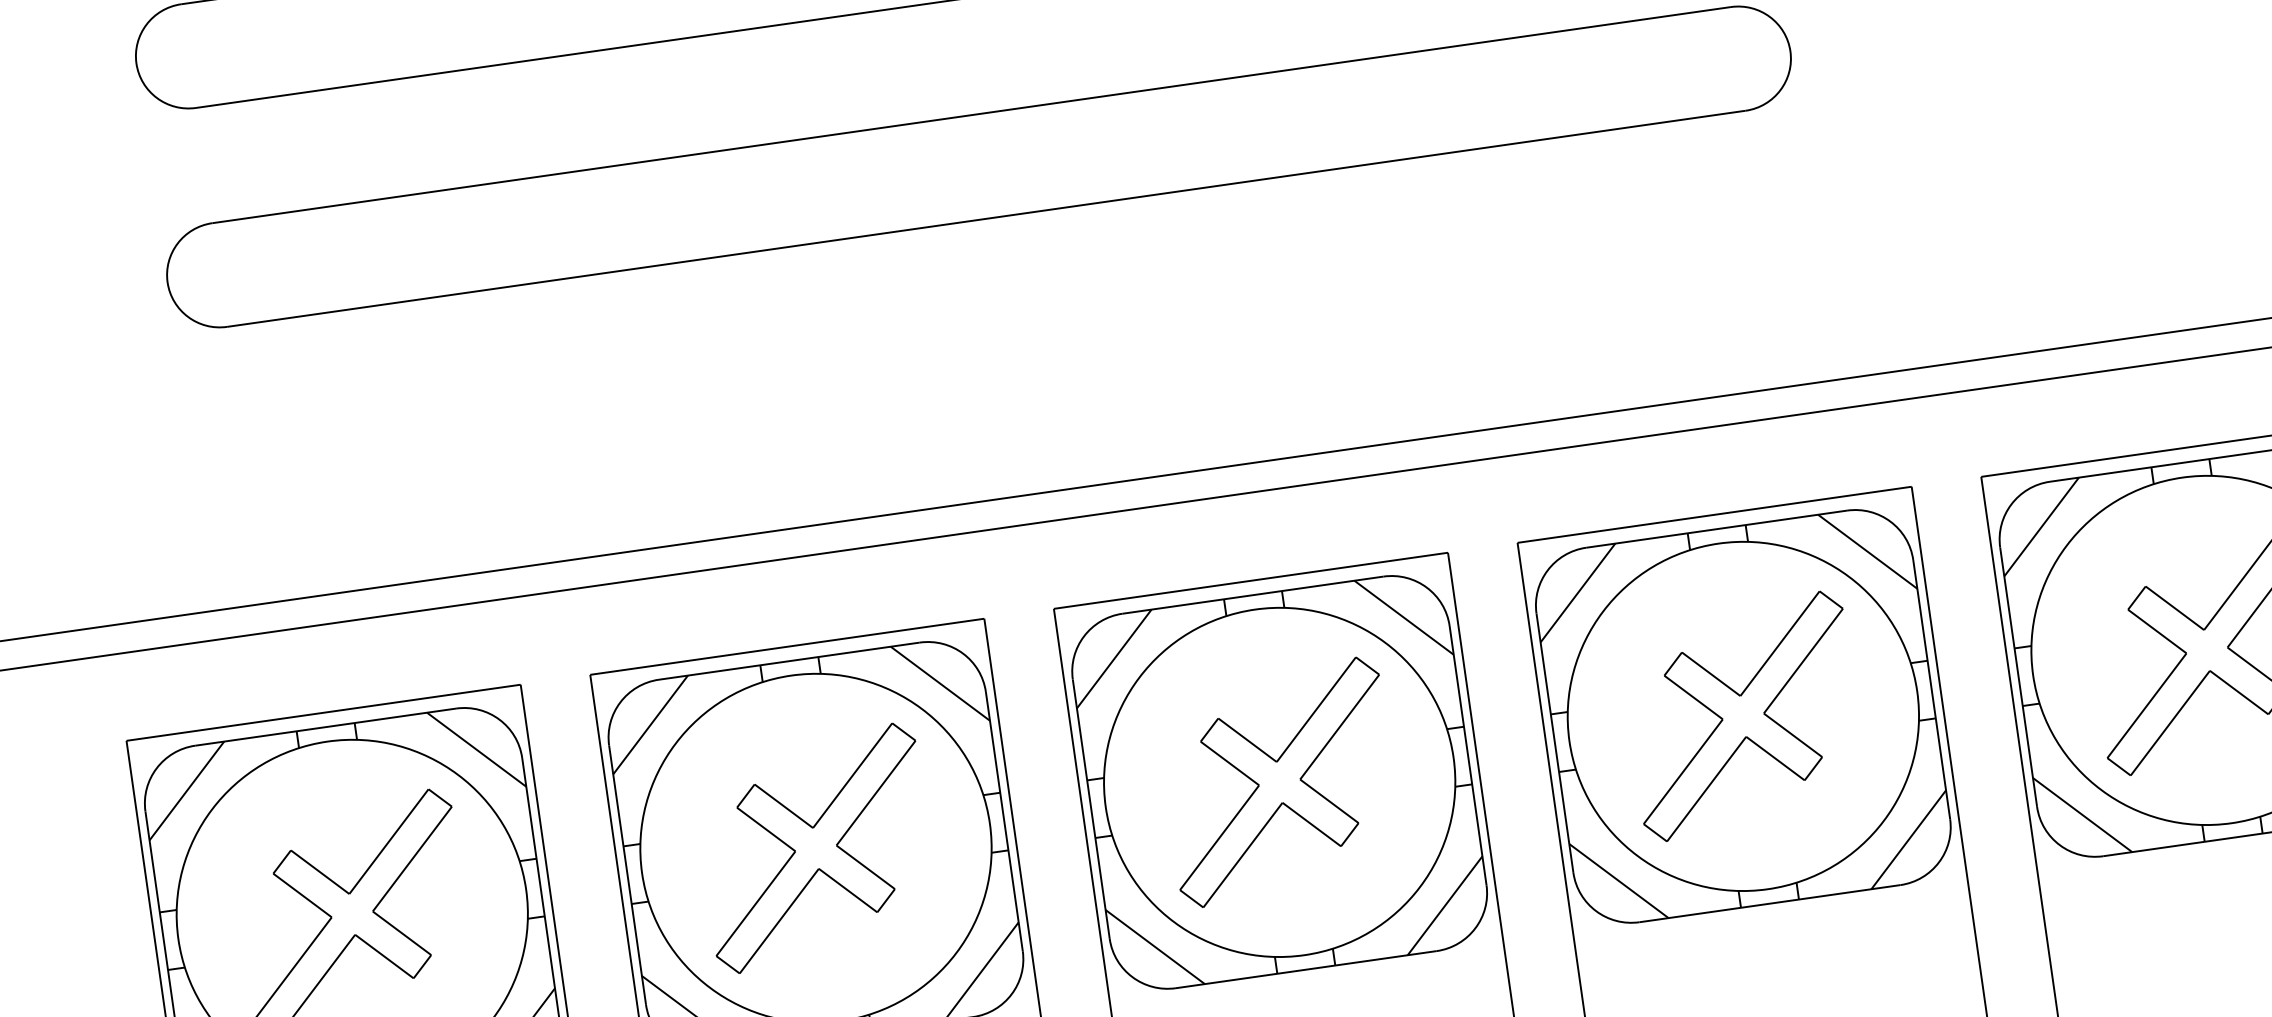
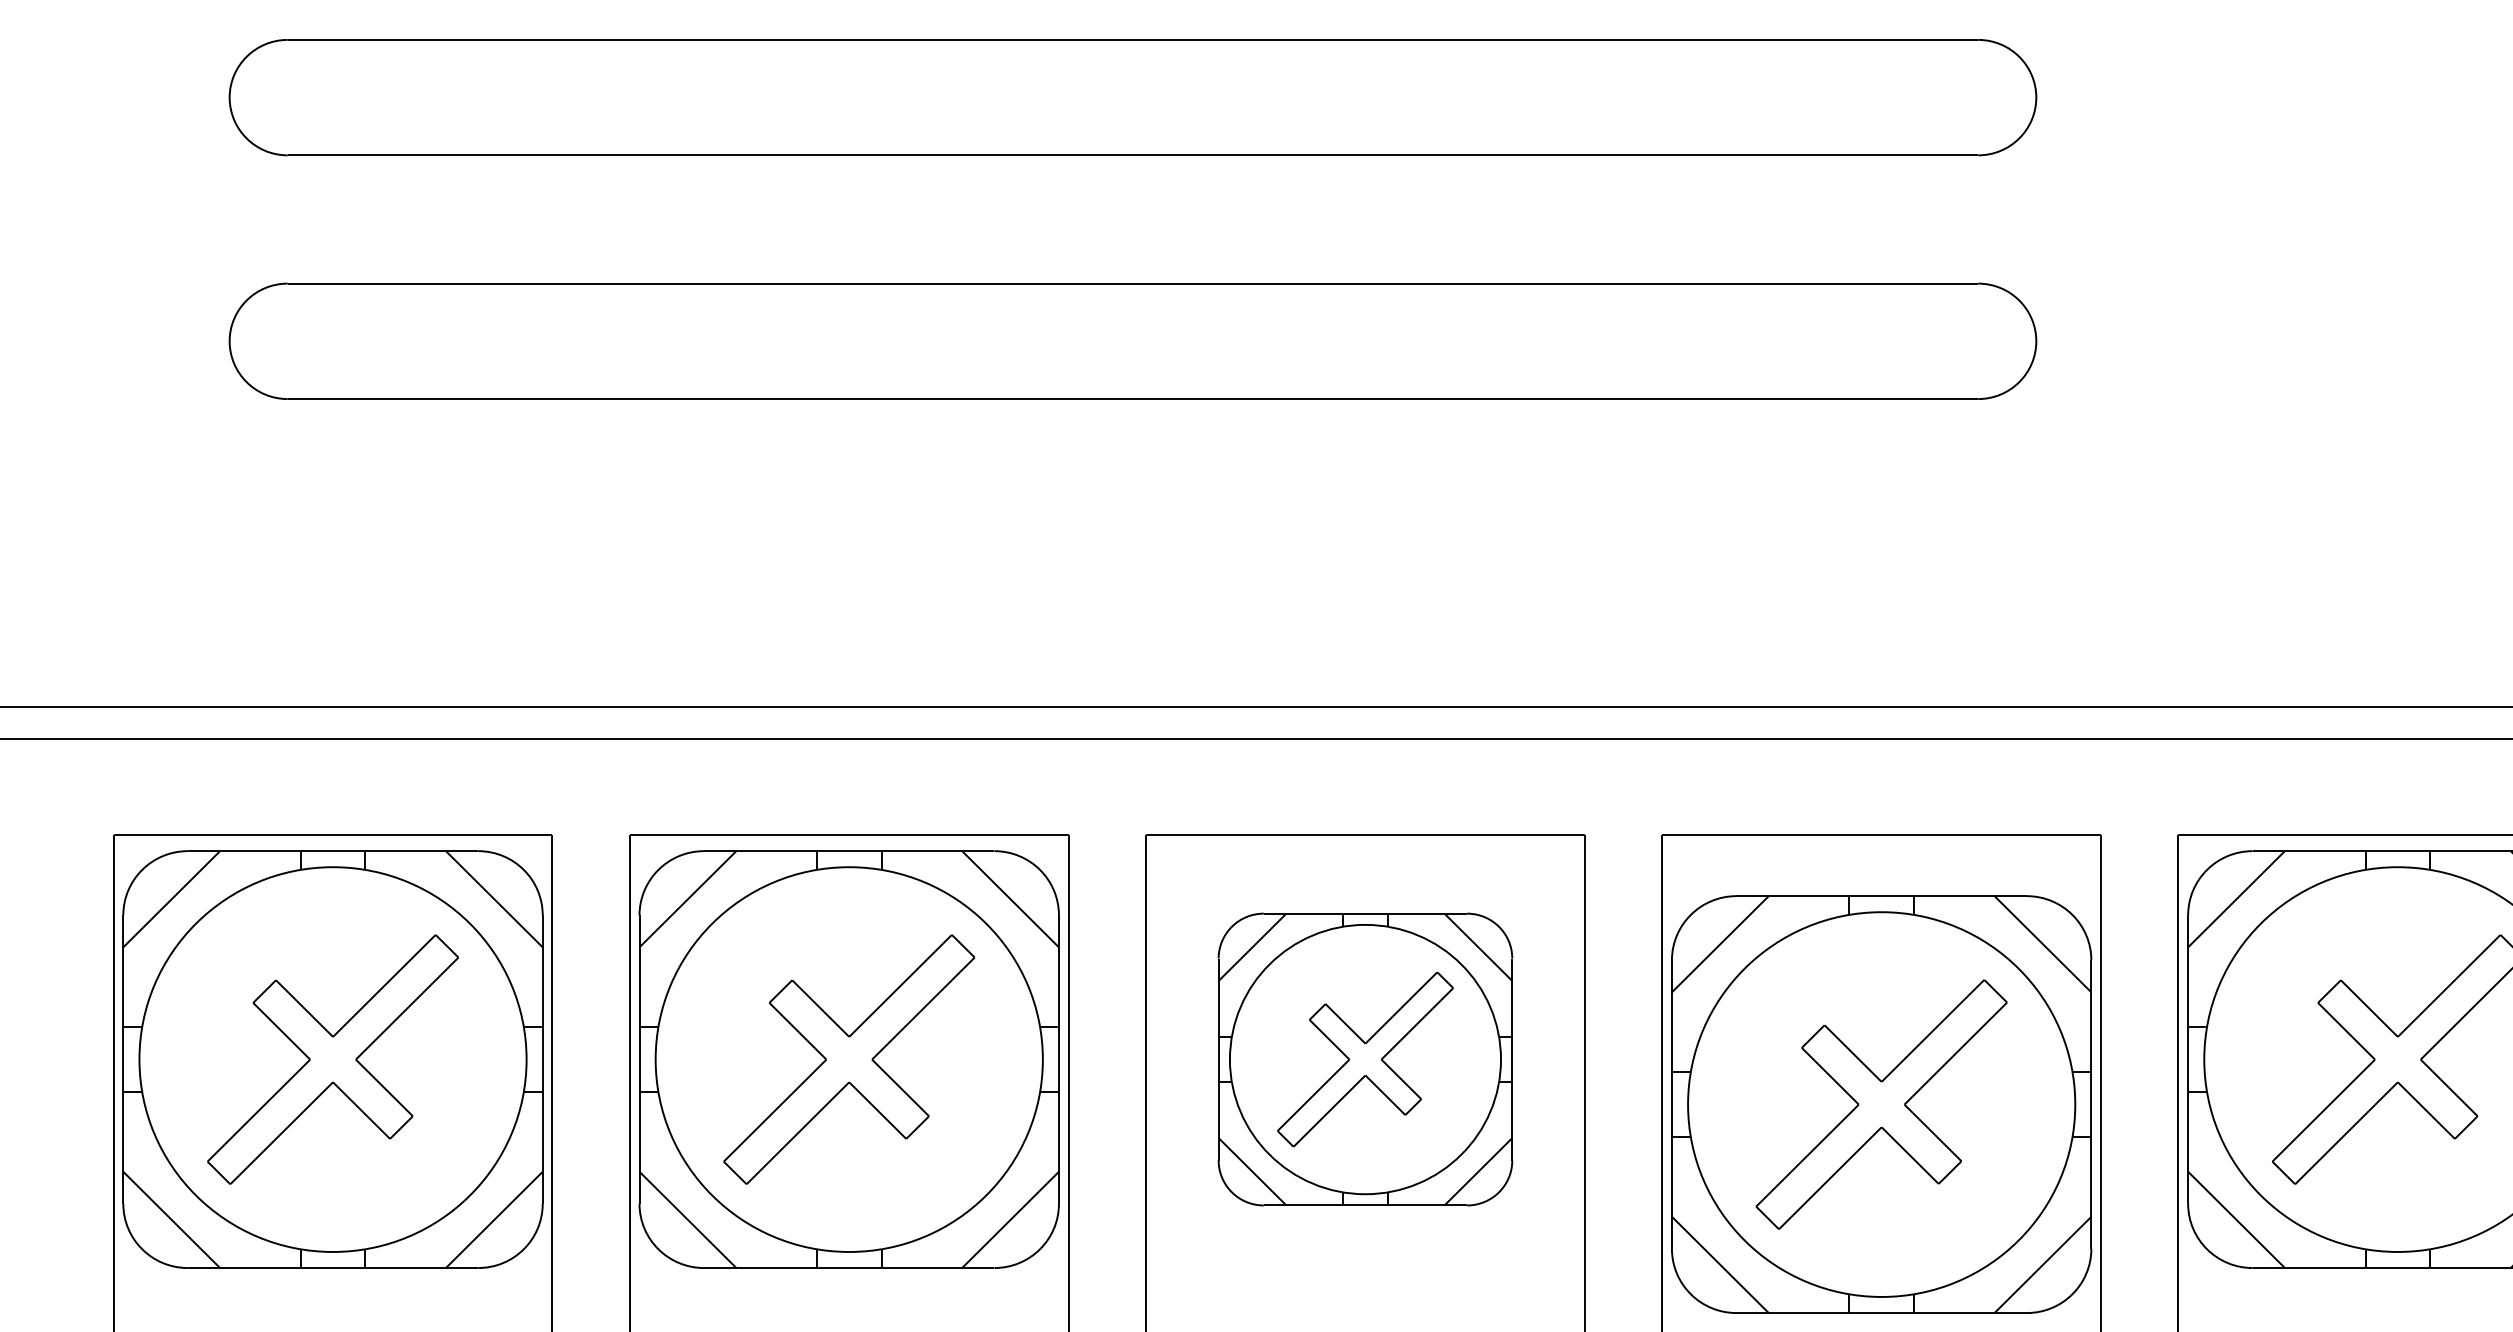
part: (1743, 716) -> (1881, 1104), moved
part: (1279, 782) -> (1365, 1059), size x0.7

